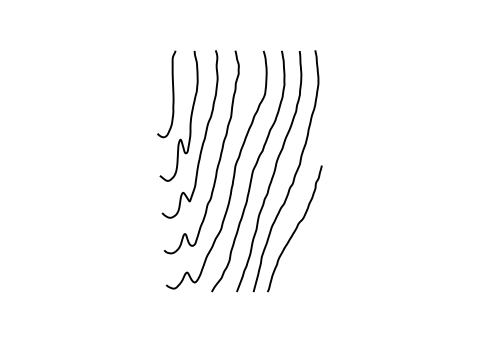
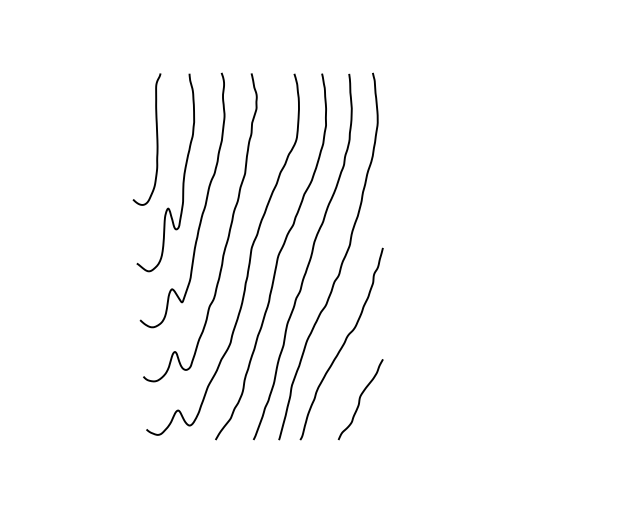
curve: (307, 265) -> (361, 399), added

